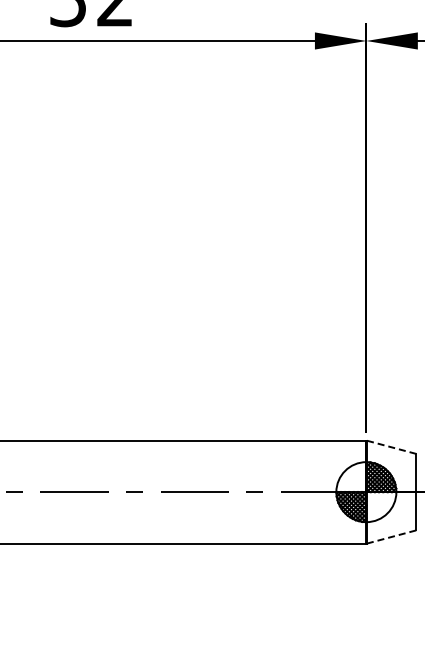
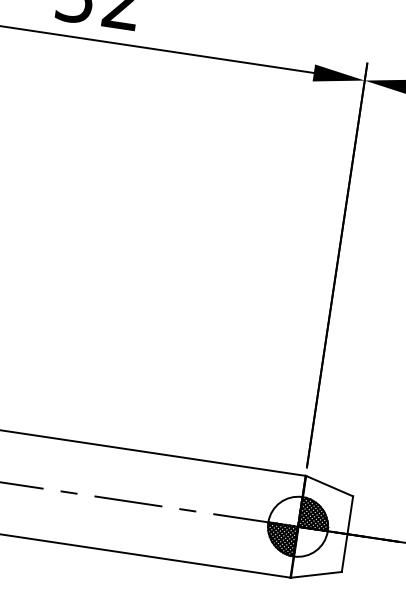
line: (391, 447) -> (329, 486), dashed -> solid
line: (391, 536) -> (316, 574), dashed -> solid

